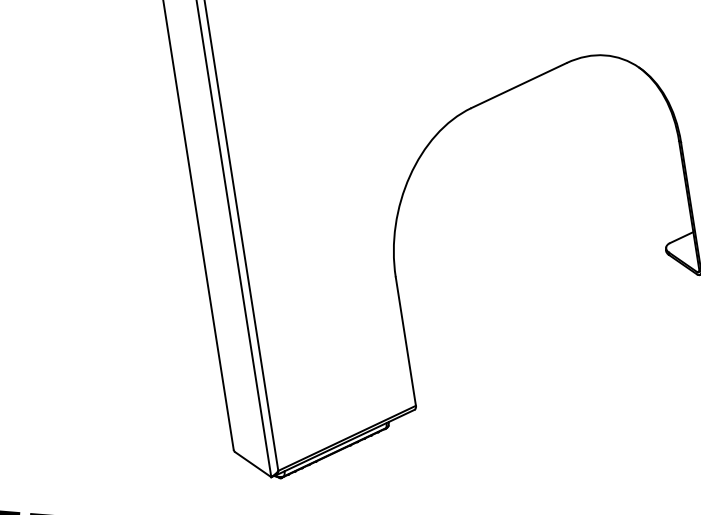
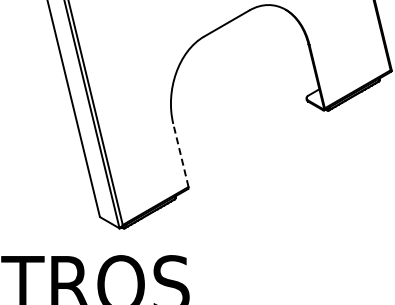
line: (405, 339) -> (180, 154), solid -> dashed

